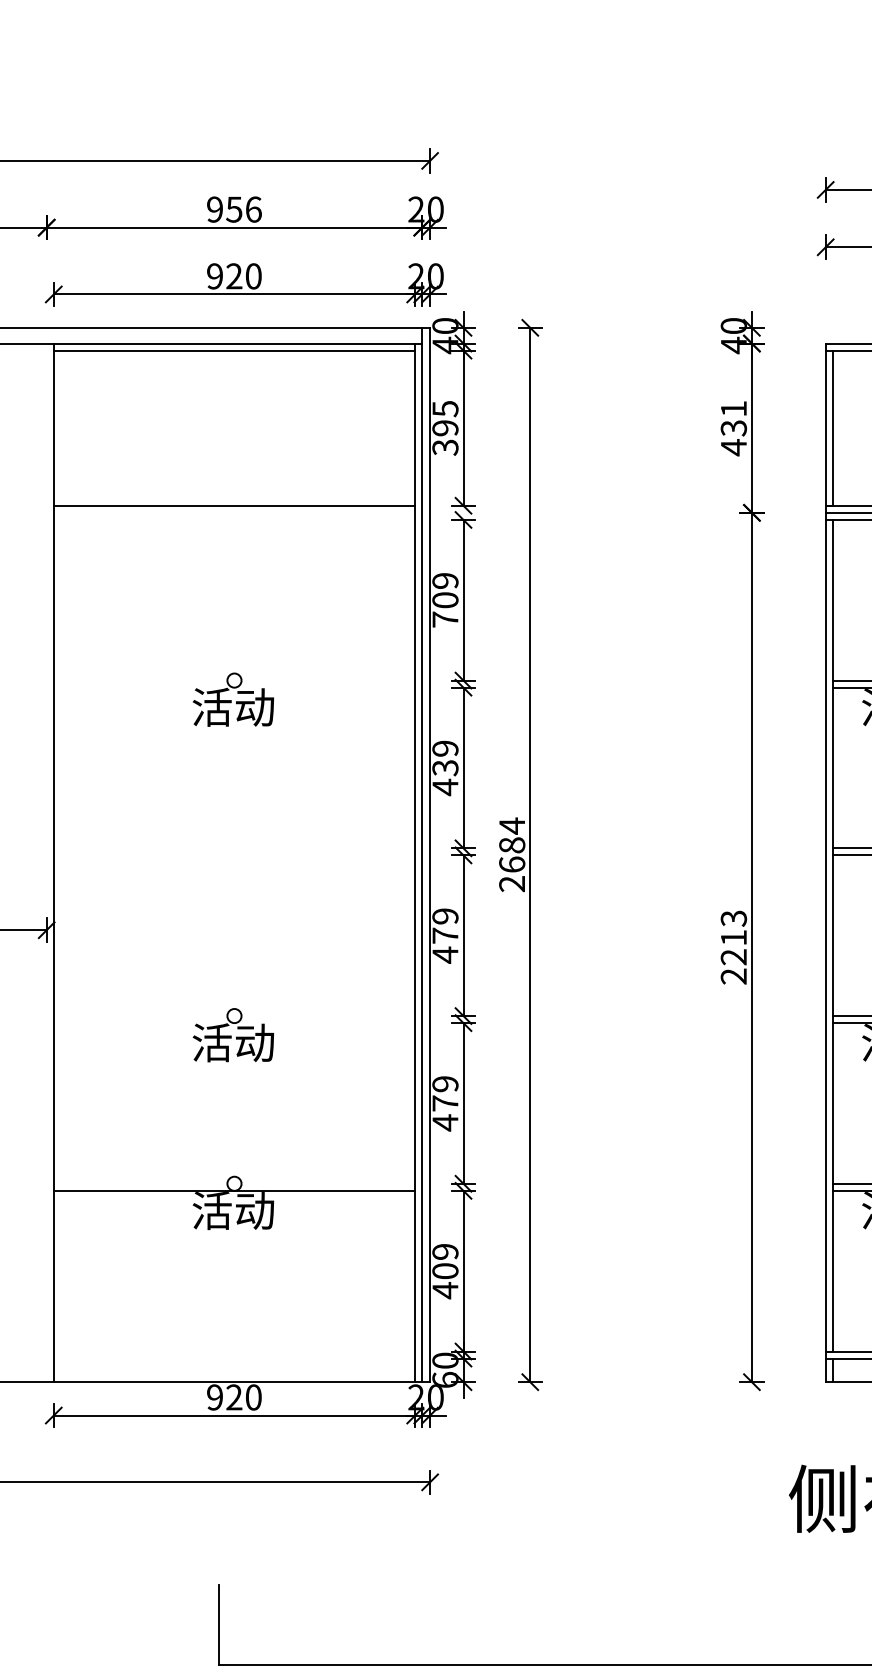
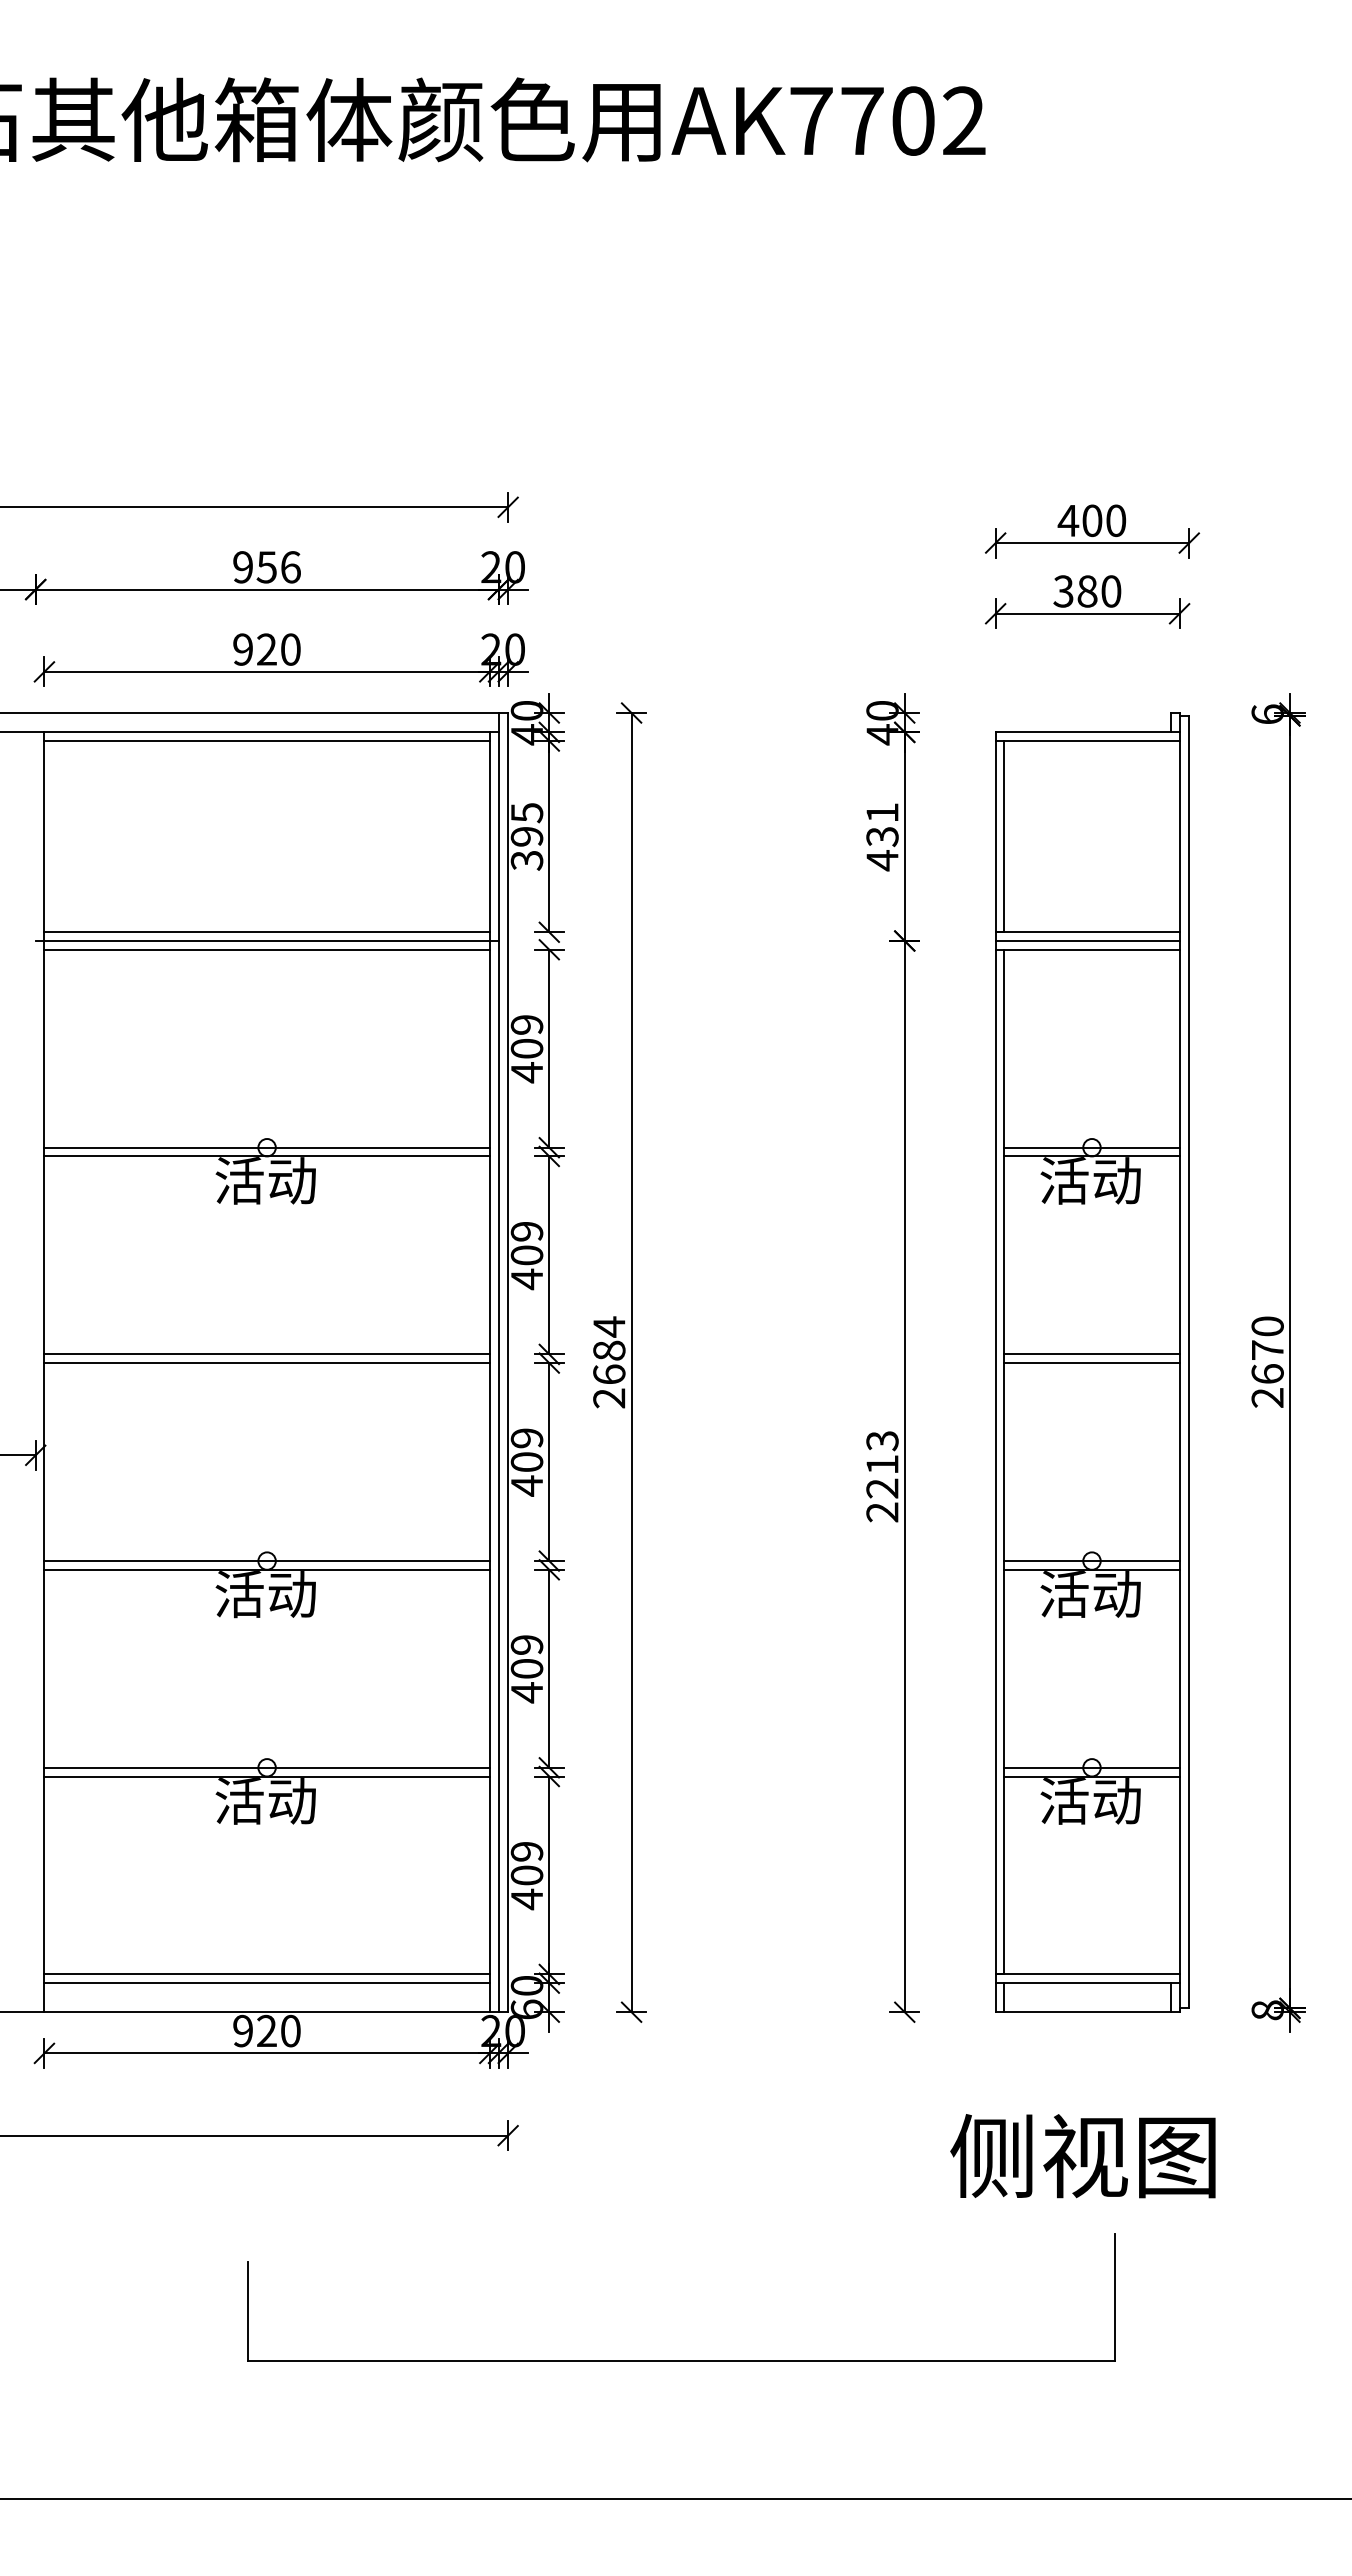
line: (233, 513) -> (266, 941), added
line: (233, 519) -> (266, 949), added
text: (444, 619) -> (526, 1072), 709 -> 409
line: (233, 680) -> (266, 1147), added
line: (233, 687) -> (266, 1156), added
text: (444, 768) -> (526, 1255), 439 -> 409
line: (233, 848) -> (266, 1354), added
line: (233, 855) -> (266, 1363), added
text: (444, 935) -> (526, 1461), 479 -> 409
line: (233, 1016) -> (266, 1561), added
line: (233, 1022) -> (266, 1569), added
text: (444, 1103) -> (526, 1668), 479 -> 409
line: (233, 1183) -> (266, 1767), added
line: (233, 1351) -> (266, 1974), added
line: (233, 1358) -> (266, 1983), added

